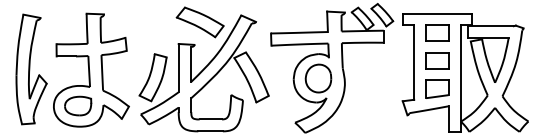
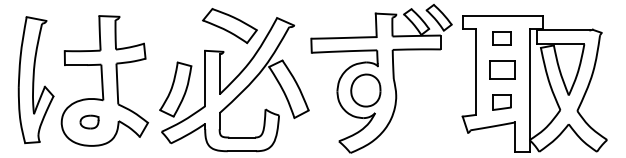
part: (437, 33) -> (502, 38), size x0.7
part: (437, 88) -> (502, 102), size x0.7
part: (78, 105) -> (89, 121), size x0.6

